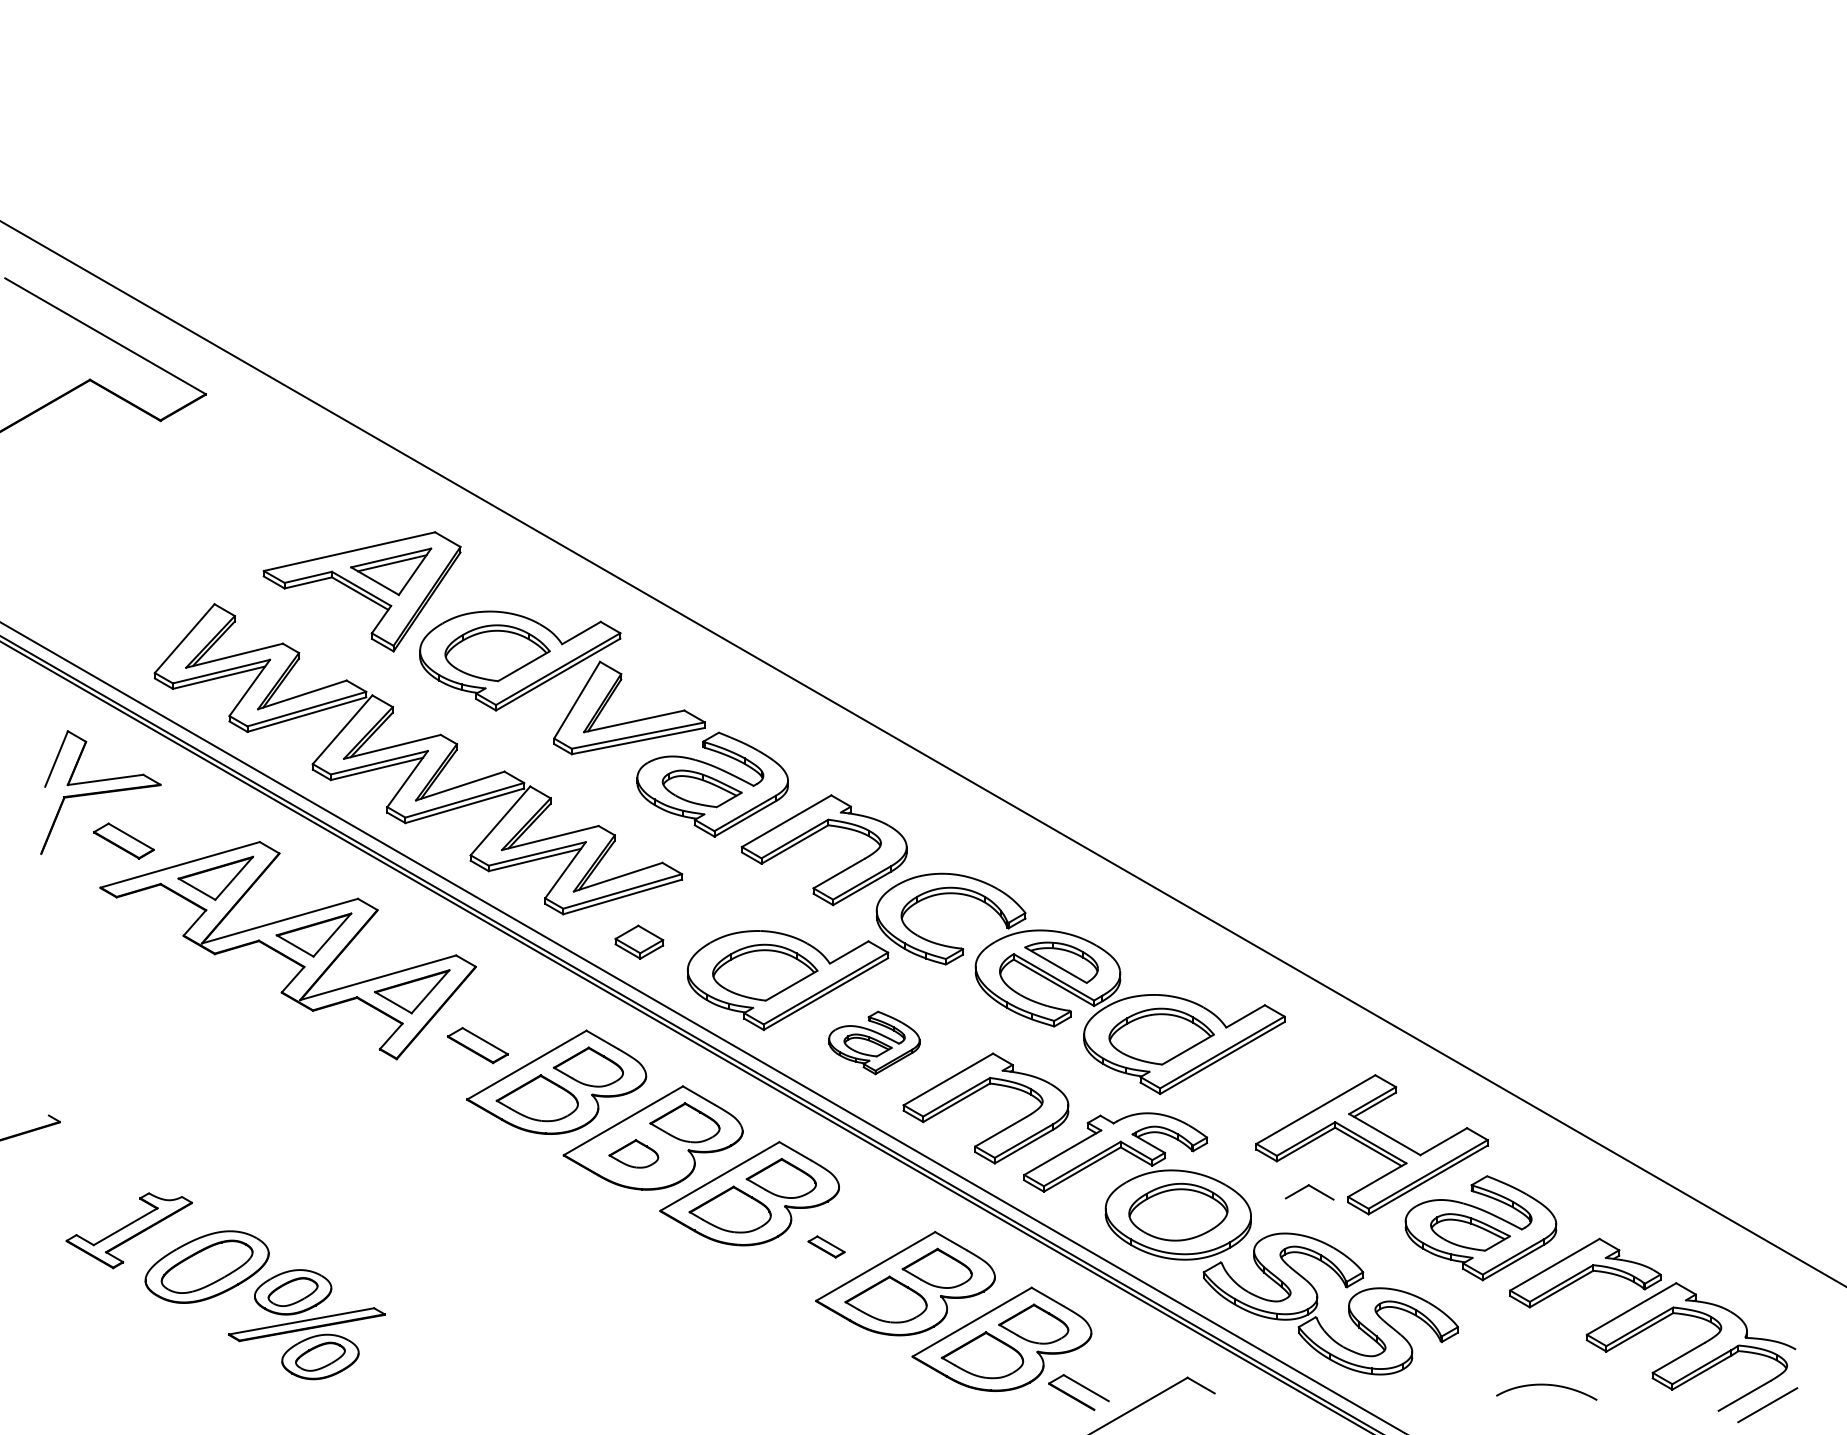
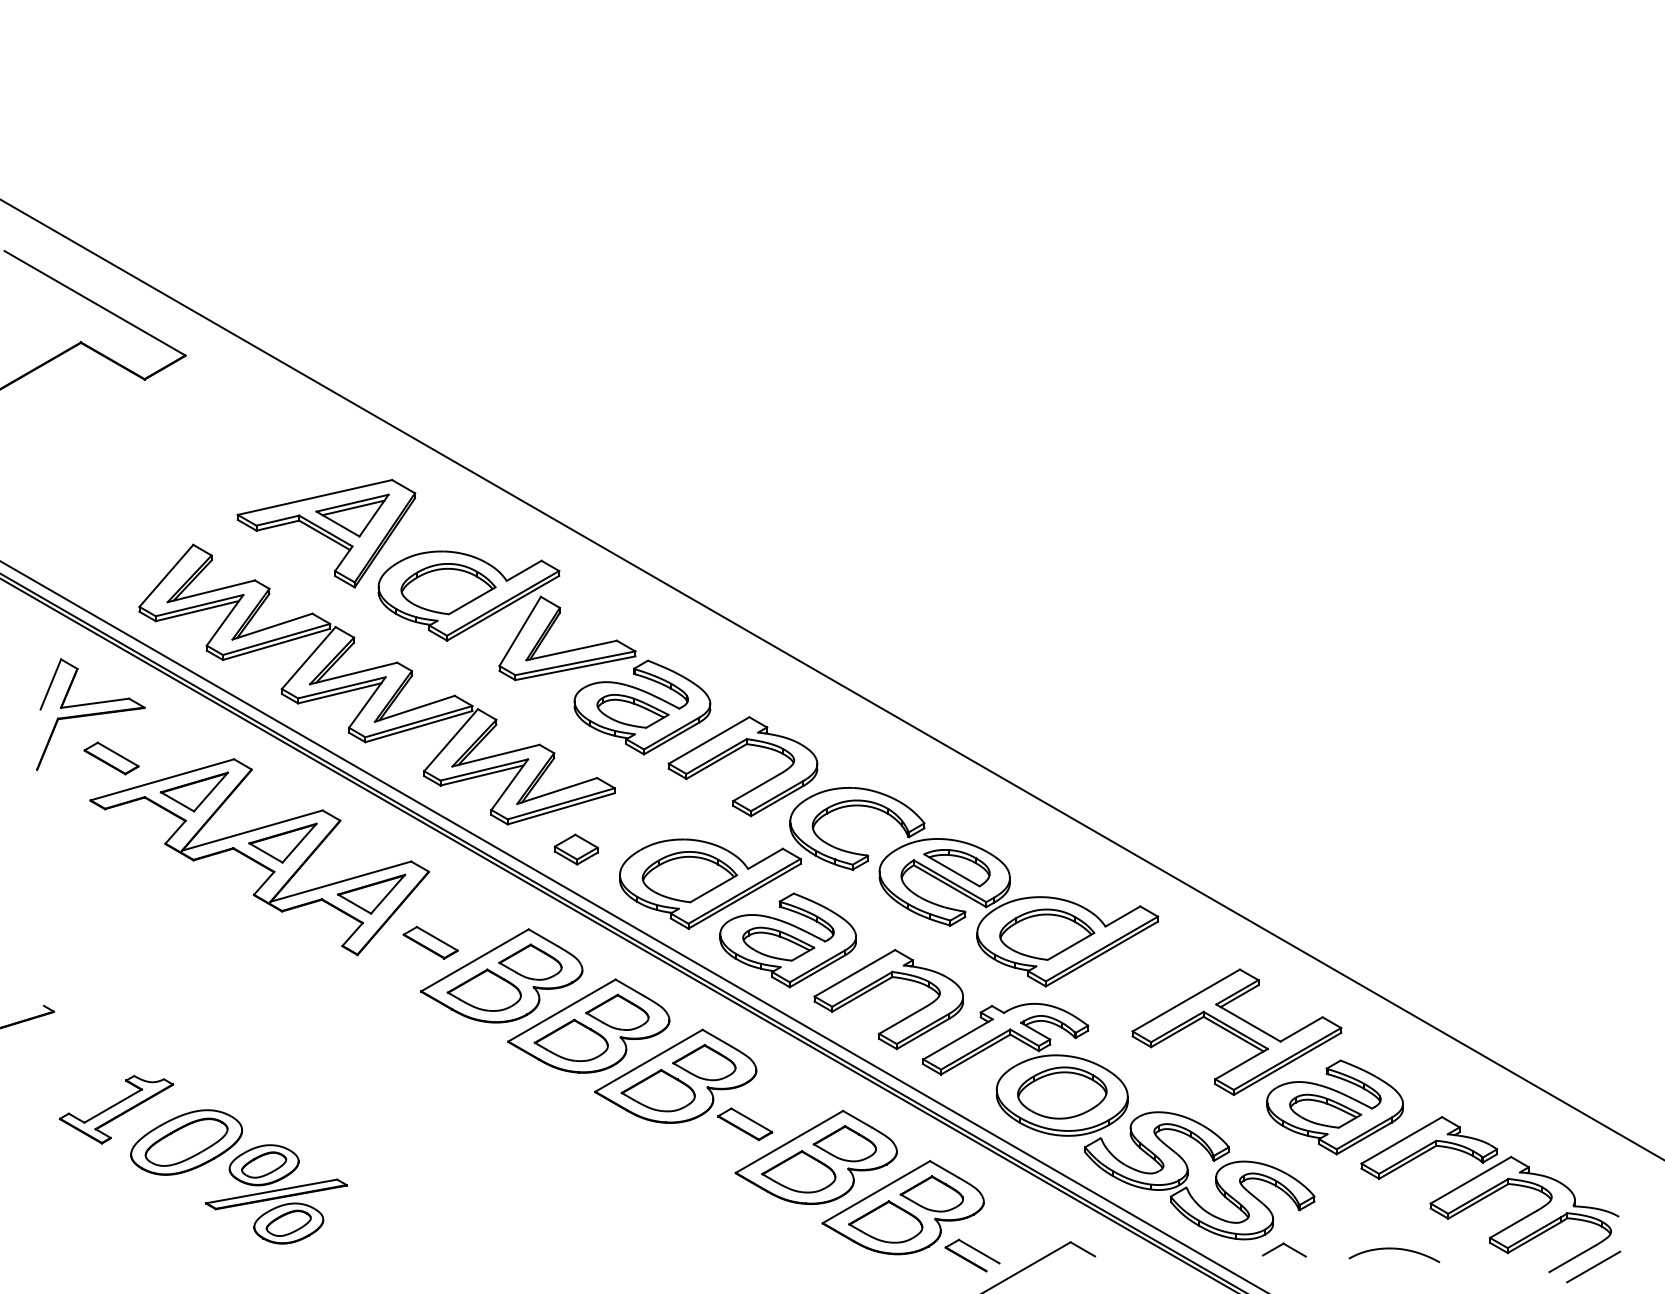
part: (874, 1042) -> (788, 940), size x1.67
part: (633, 1153) -> (571, 1040), size x1.67
part: (1309, 1192) -> (1284, 1250), moved
part: (826, 1246) -> (745, 1123), size x1.67

